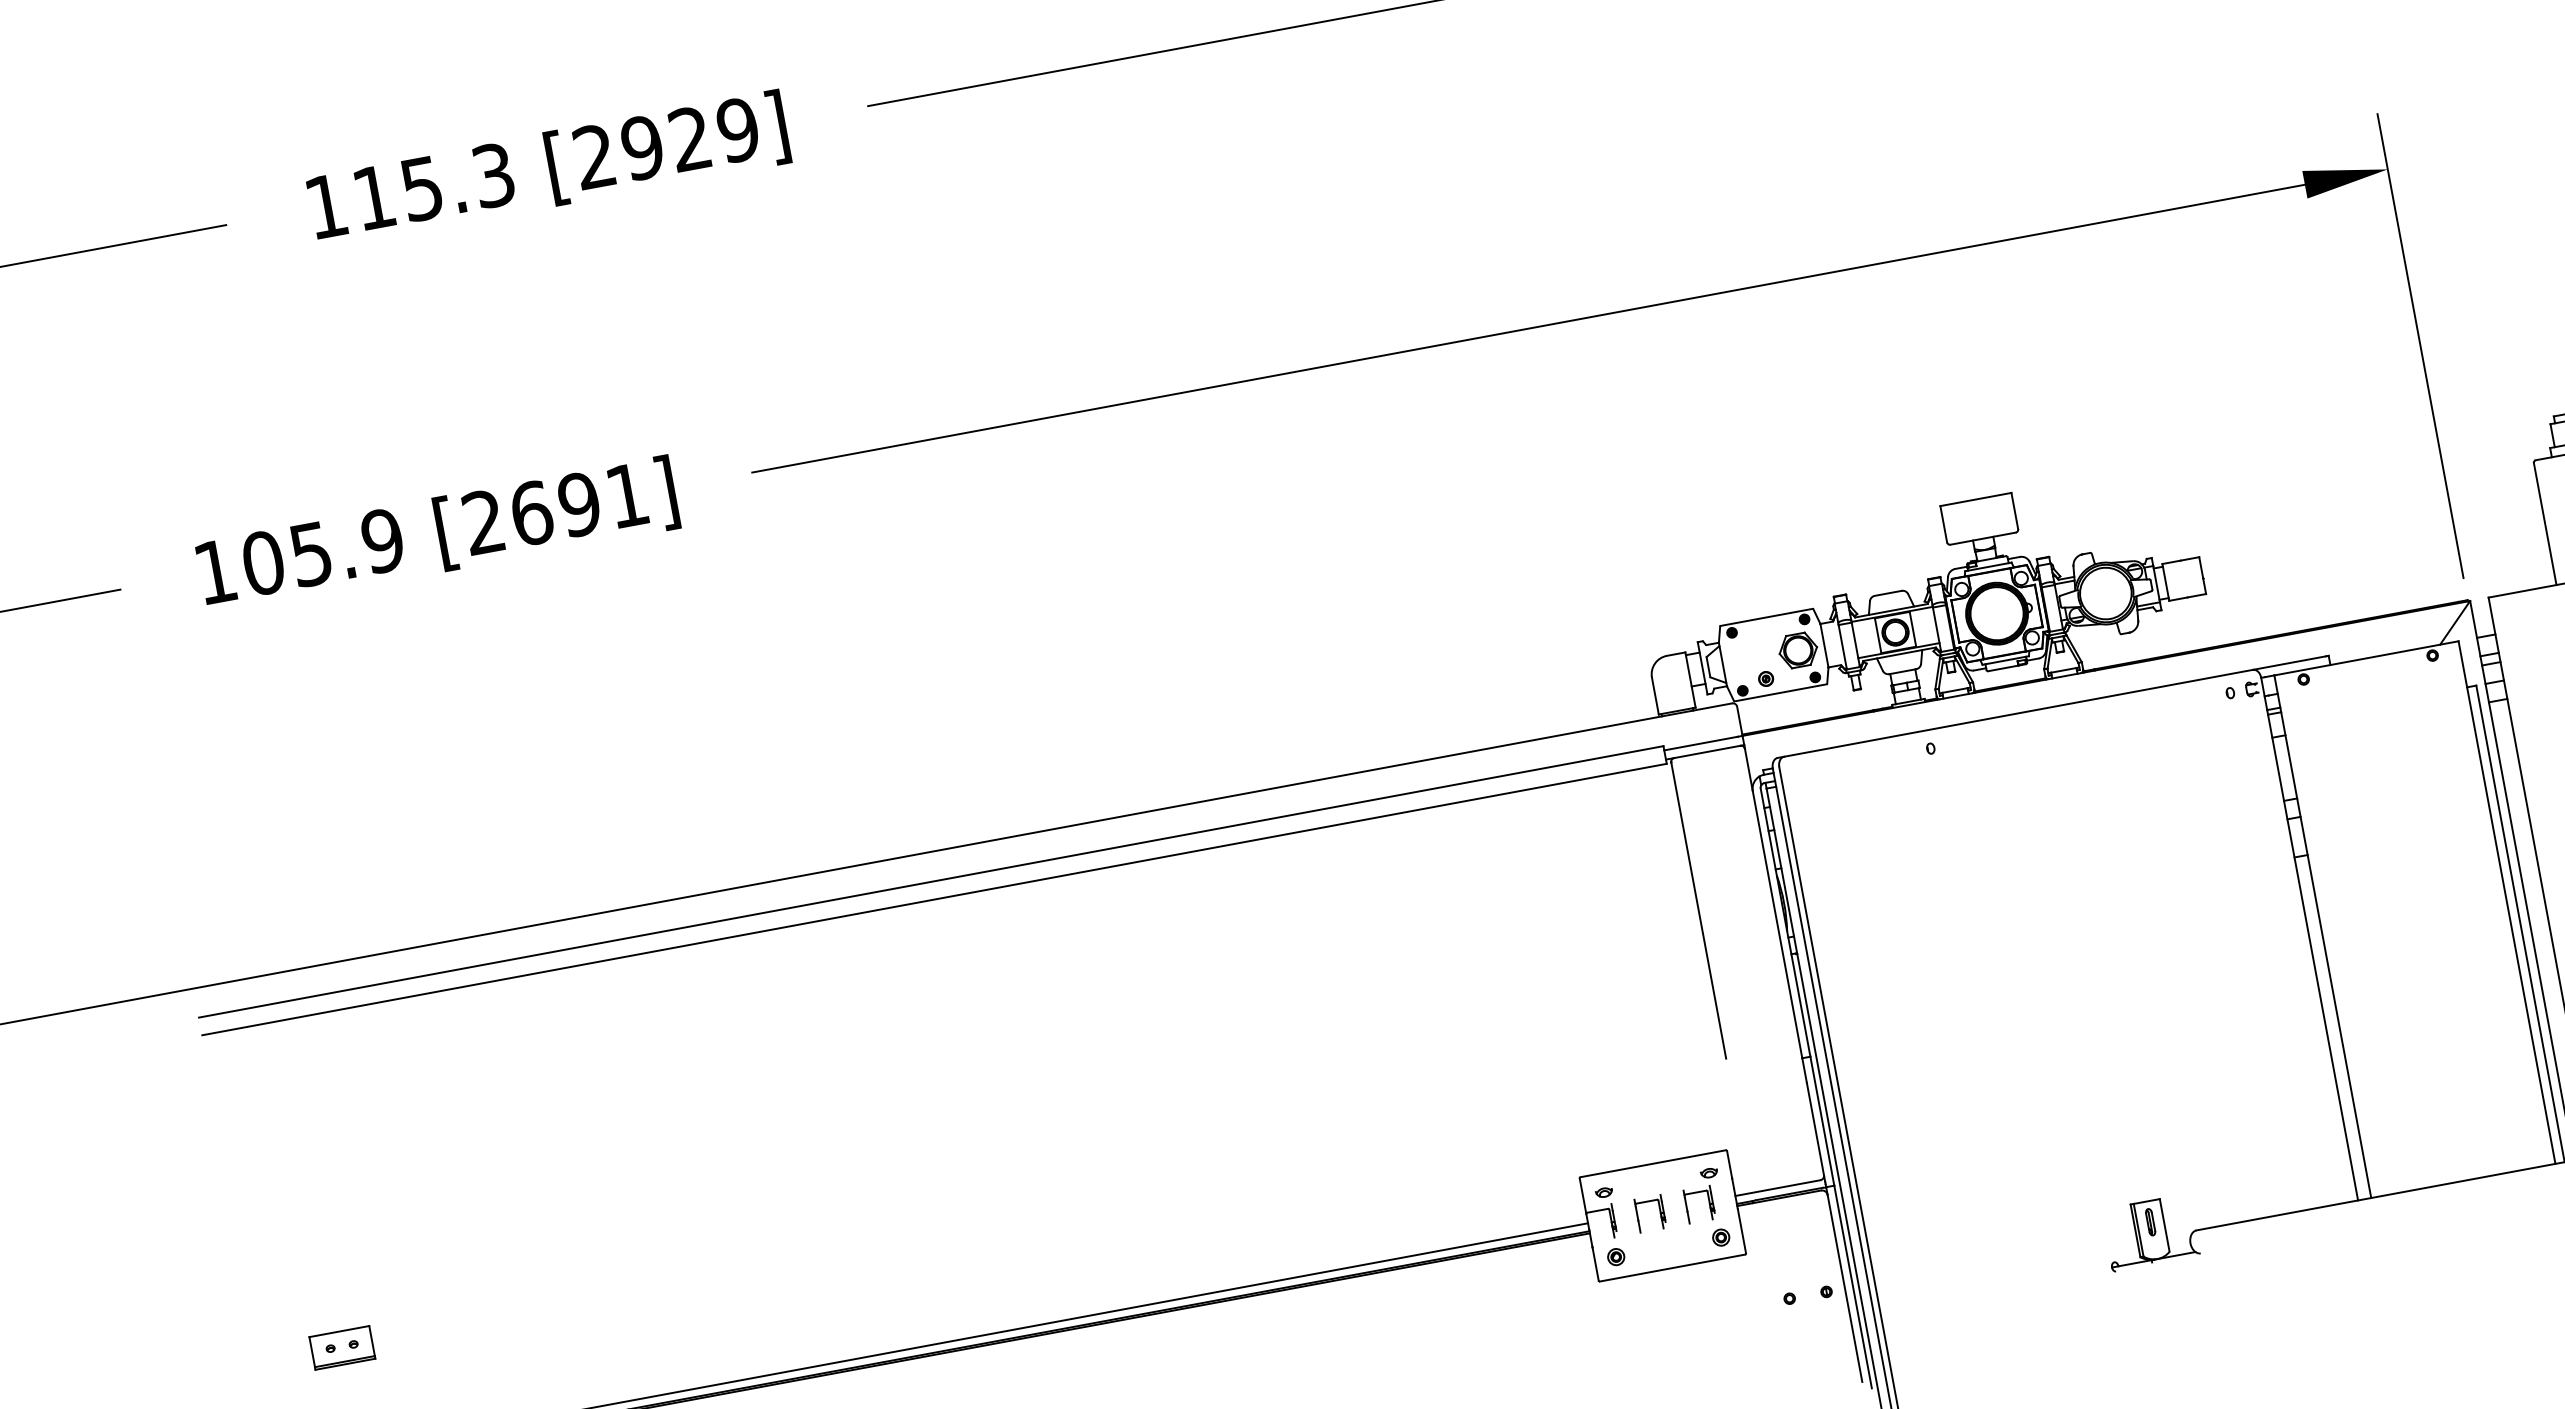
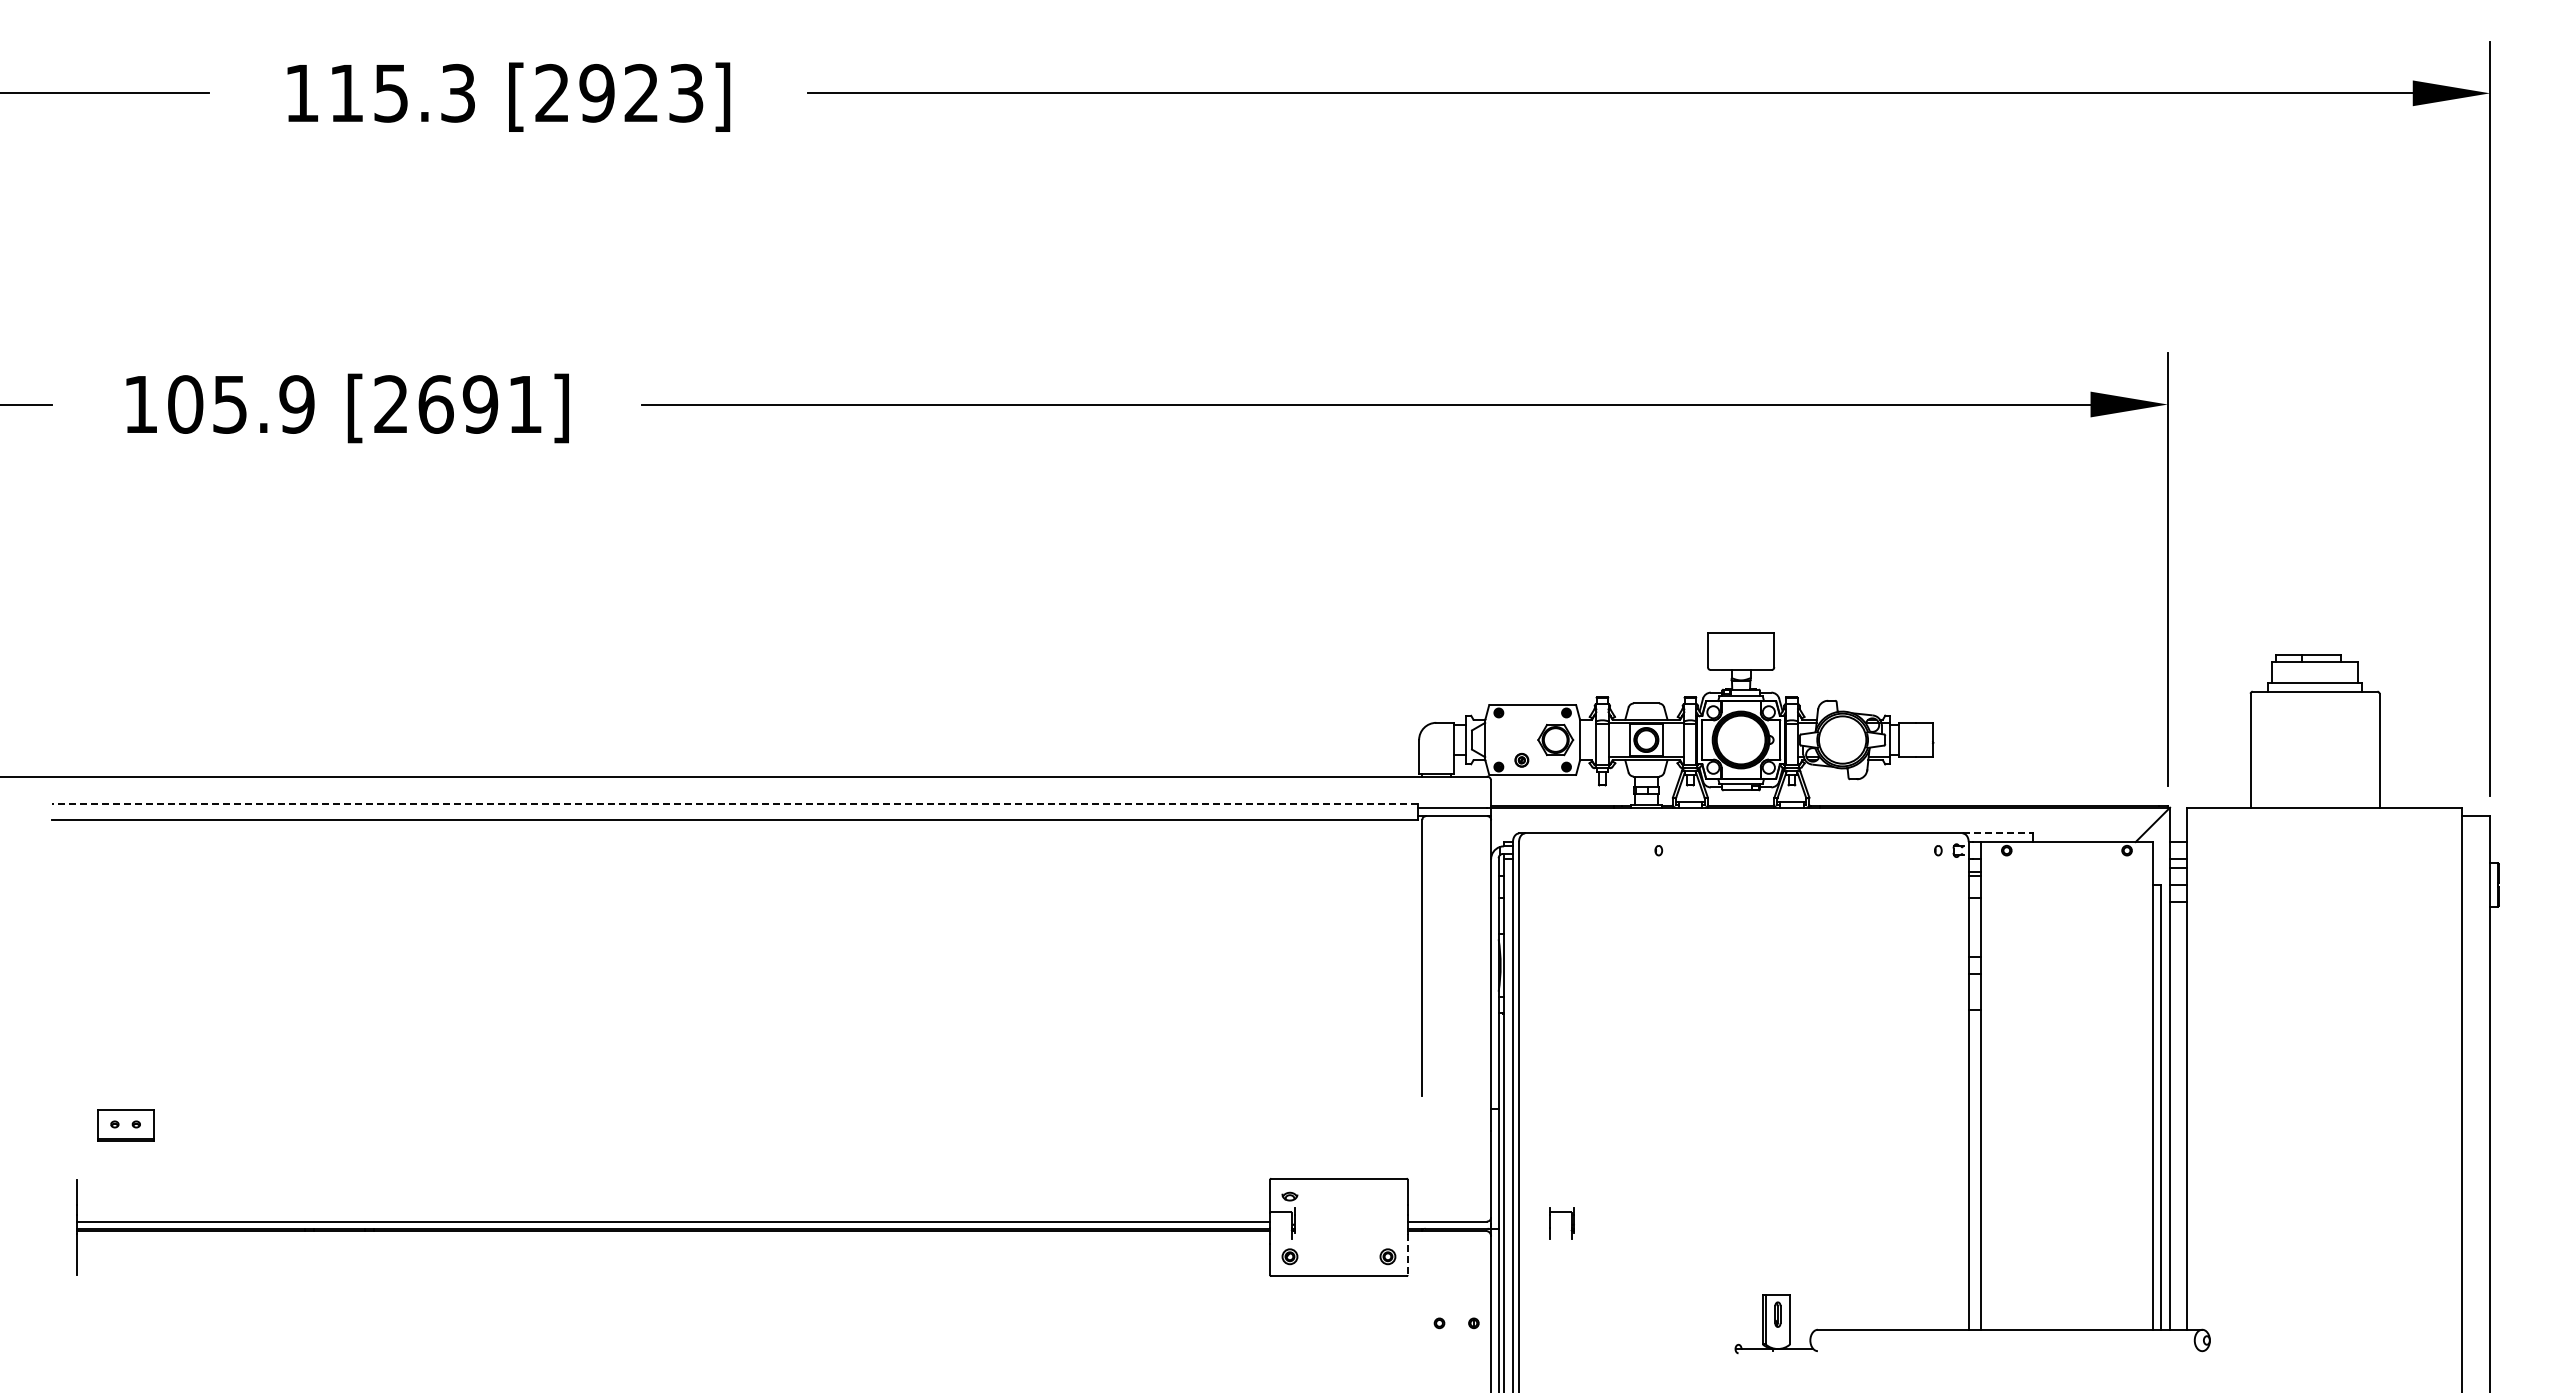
text: (737, 130) -> (685, 93), [2929] -> [2923]
line: (2290, 662) -> (1997, 833), solid -> dashed
line: (930, 881) -> (734, 803), solid -> dashed
part: (1702, 1195) -> (1378, 1215), removed
part: (1660, 1211) -> (1571, 1223), moved
line: (1741, 1231) -> (1407, 1254), solid -> dashed

